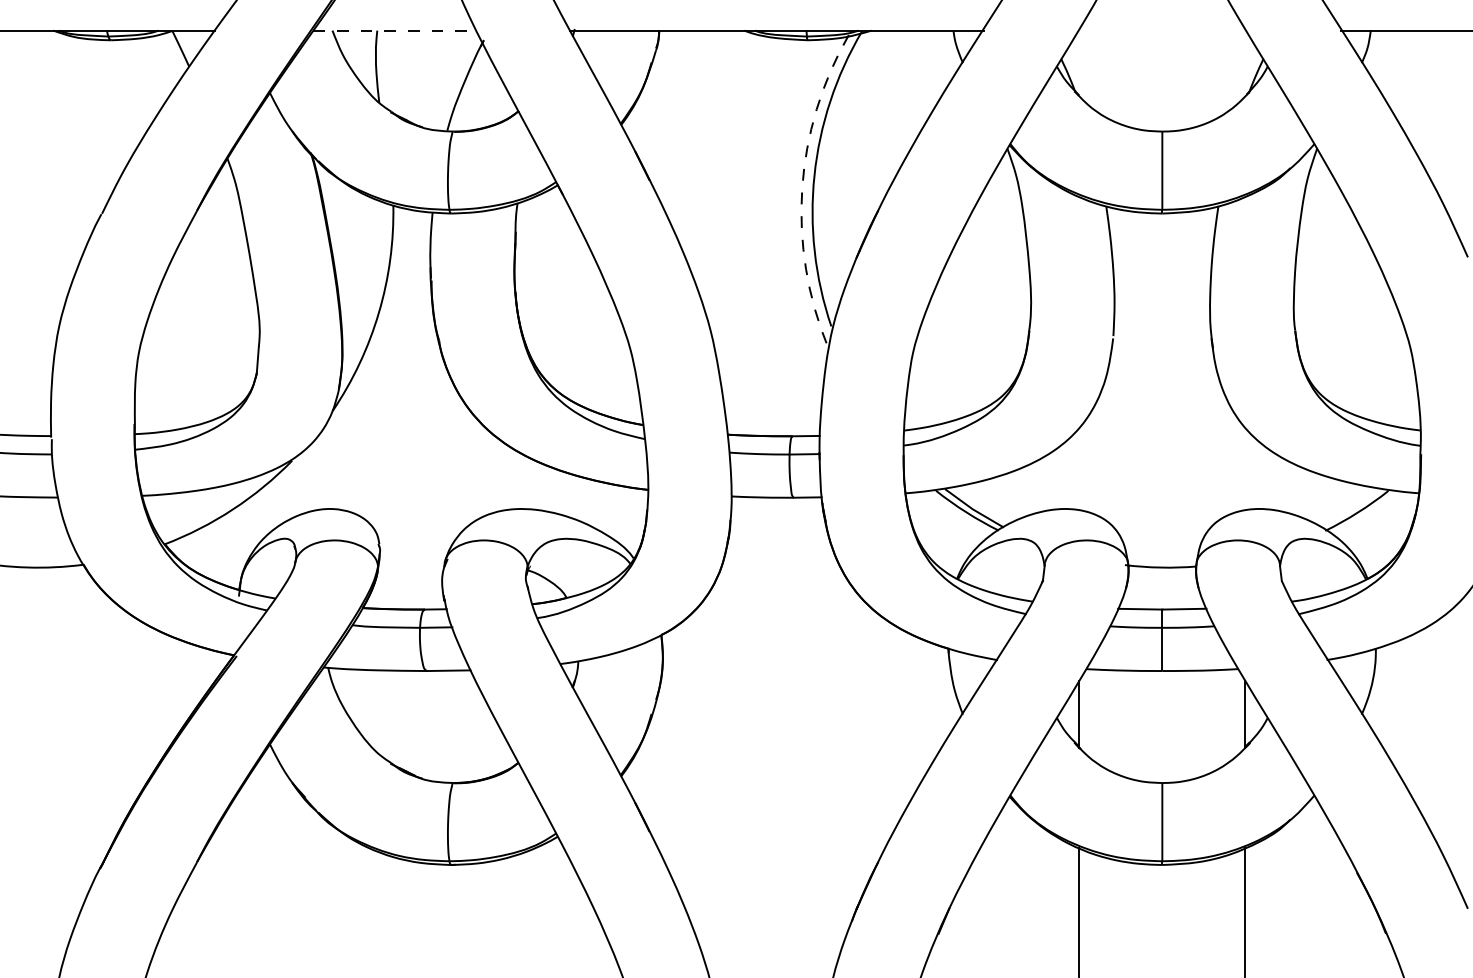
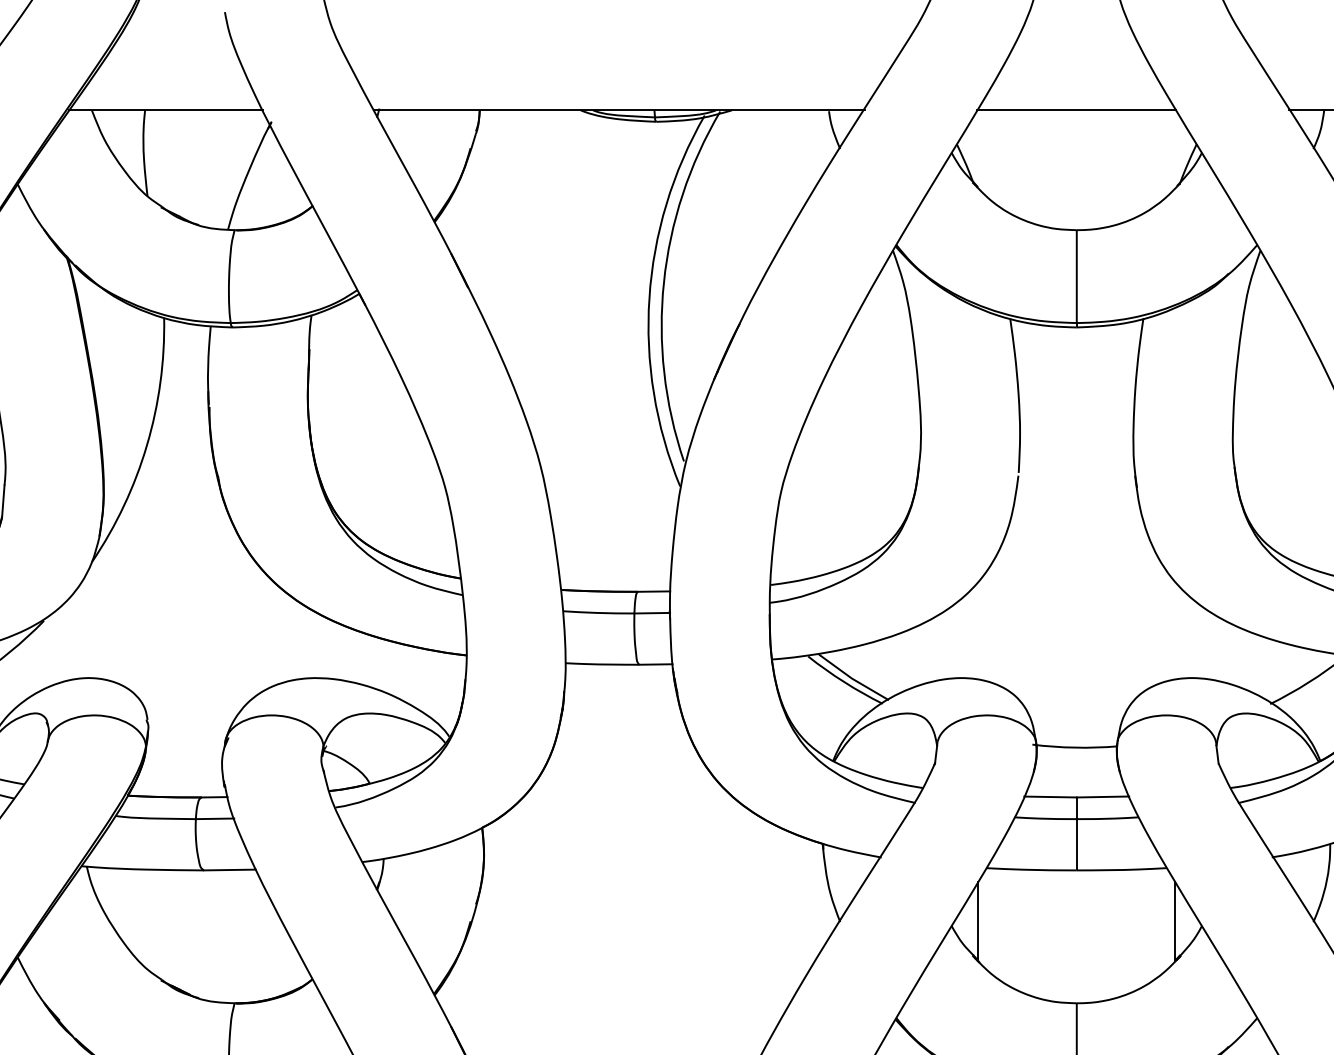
line: (394, 30) -> (165, 110), dashed -> solid
line: (1162, 30) -> (1076, 110), added
arc: (802, 188) -> (649, 297), dashed -> solid

